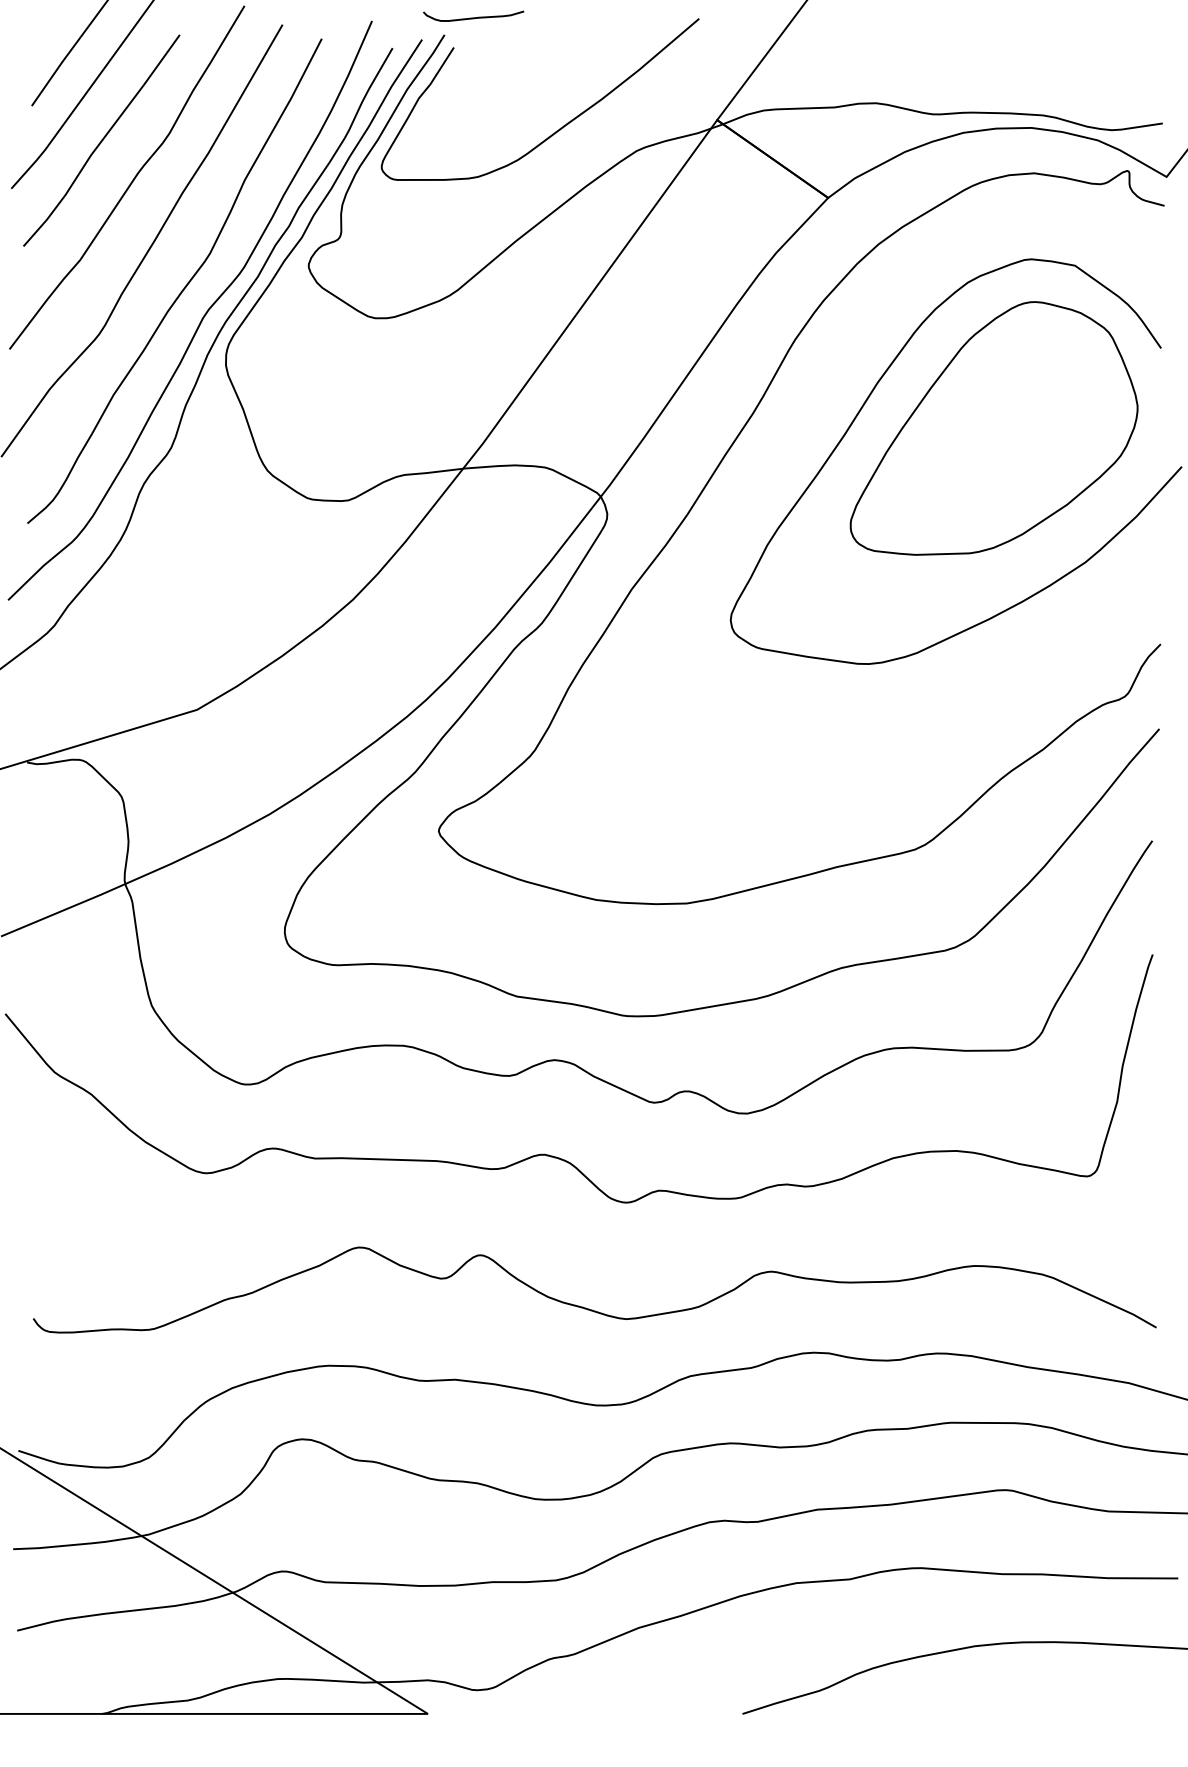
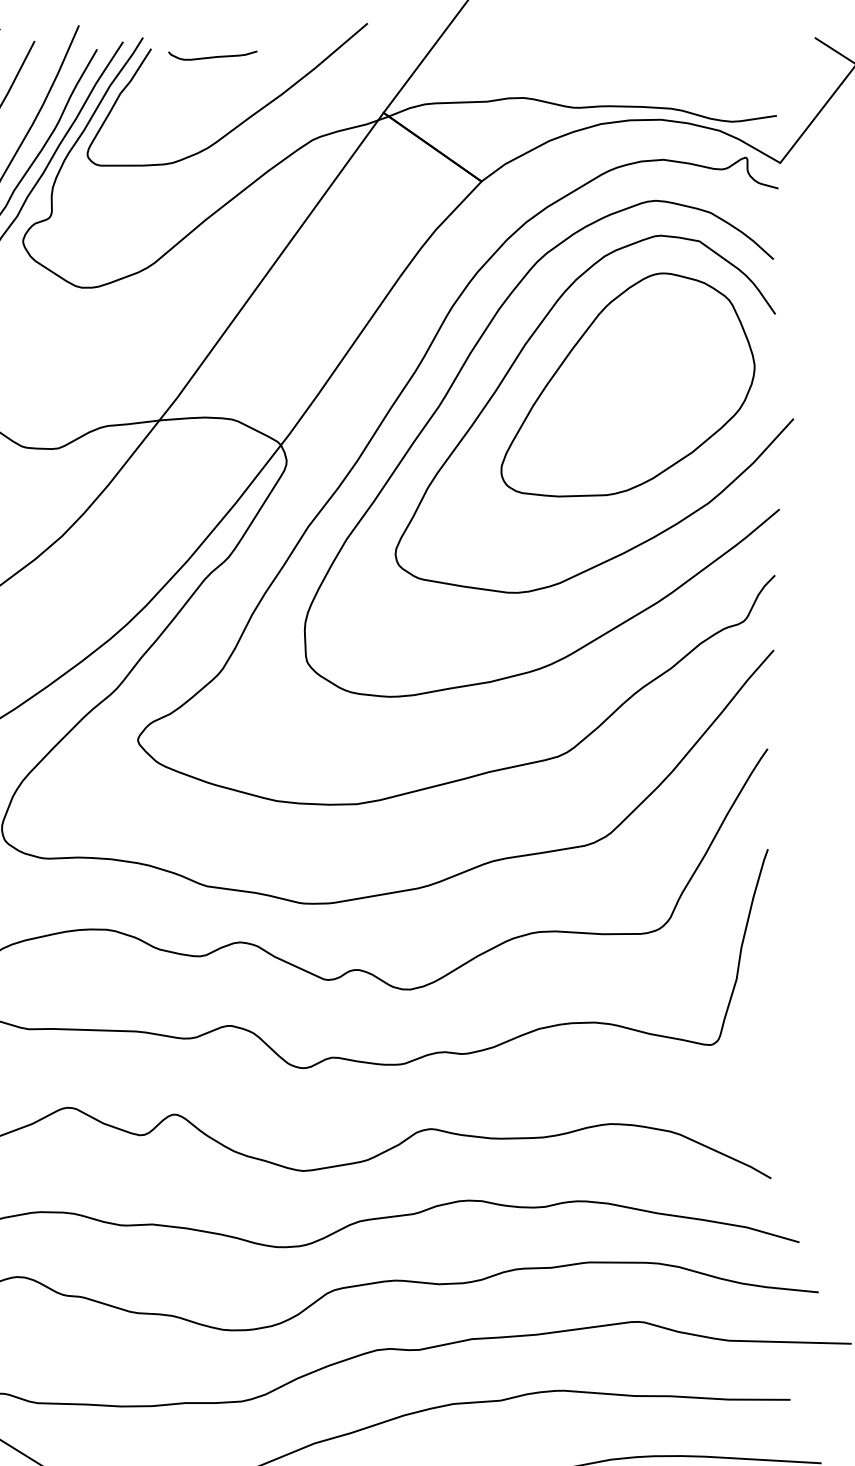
curve: (473, 17) -> (212, 56), moved
curve: (788, 441) -> (446, 396), added

